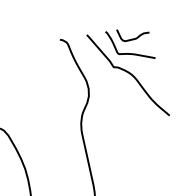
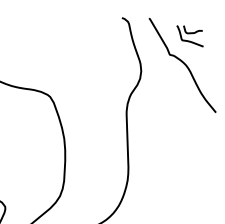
part: (129, 45) -> (189, 36), size x0.6

